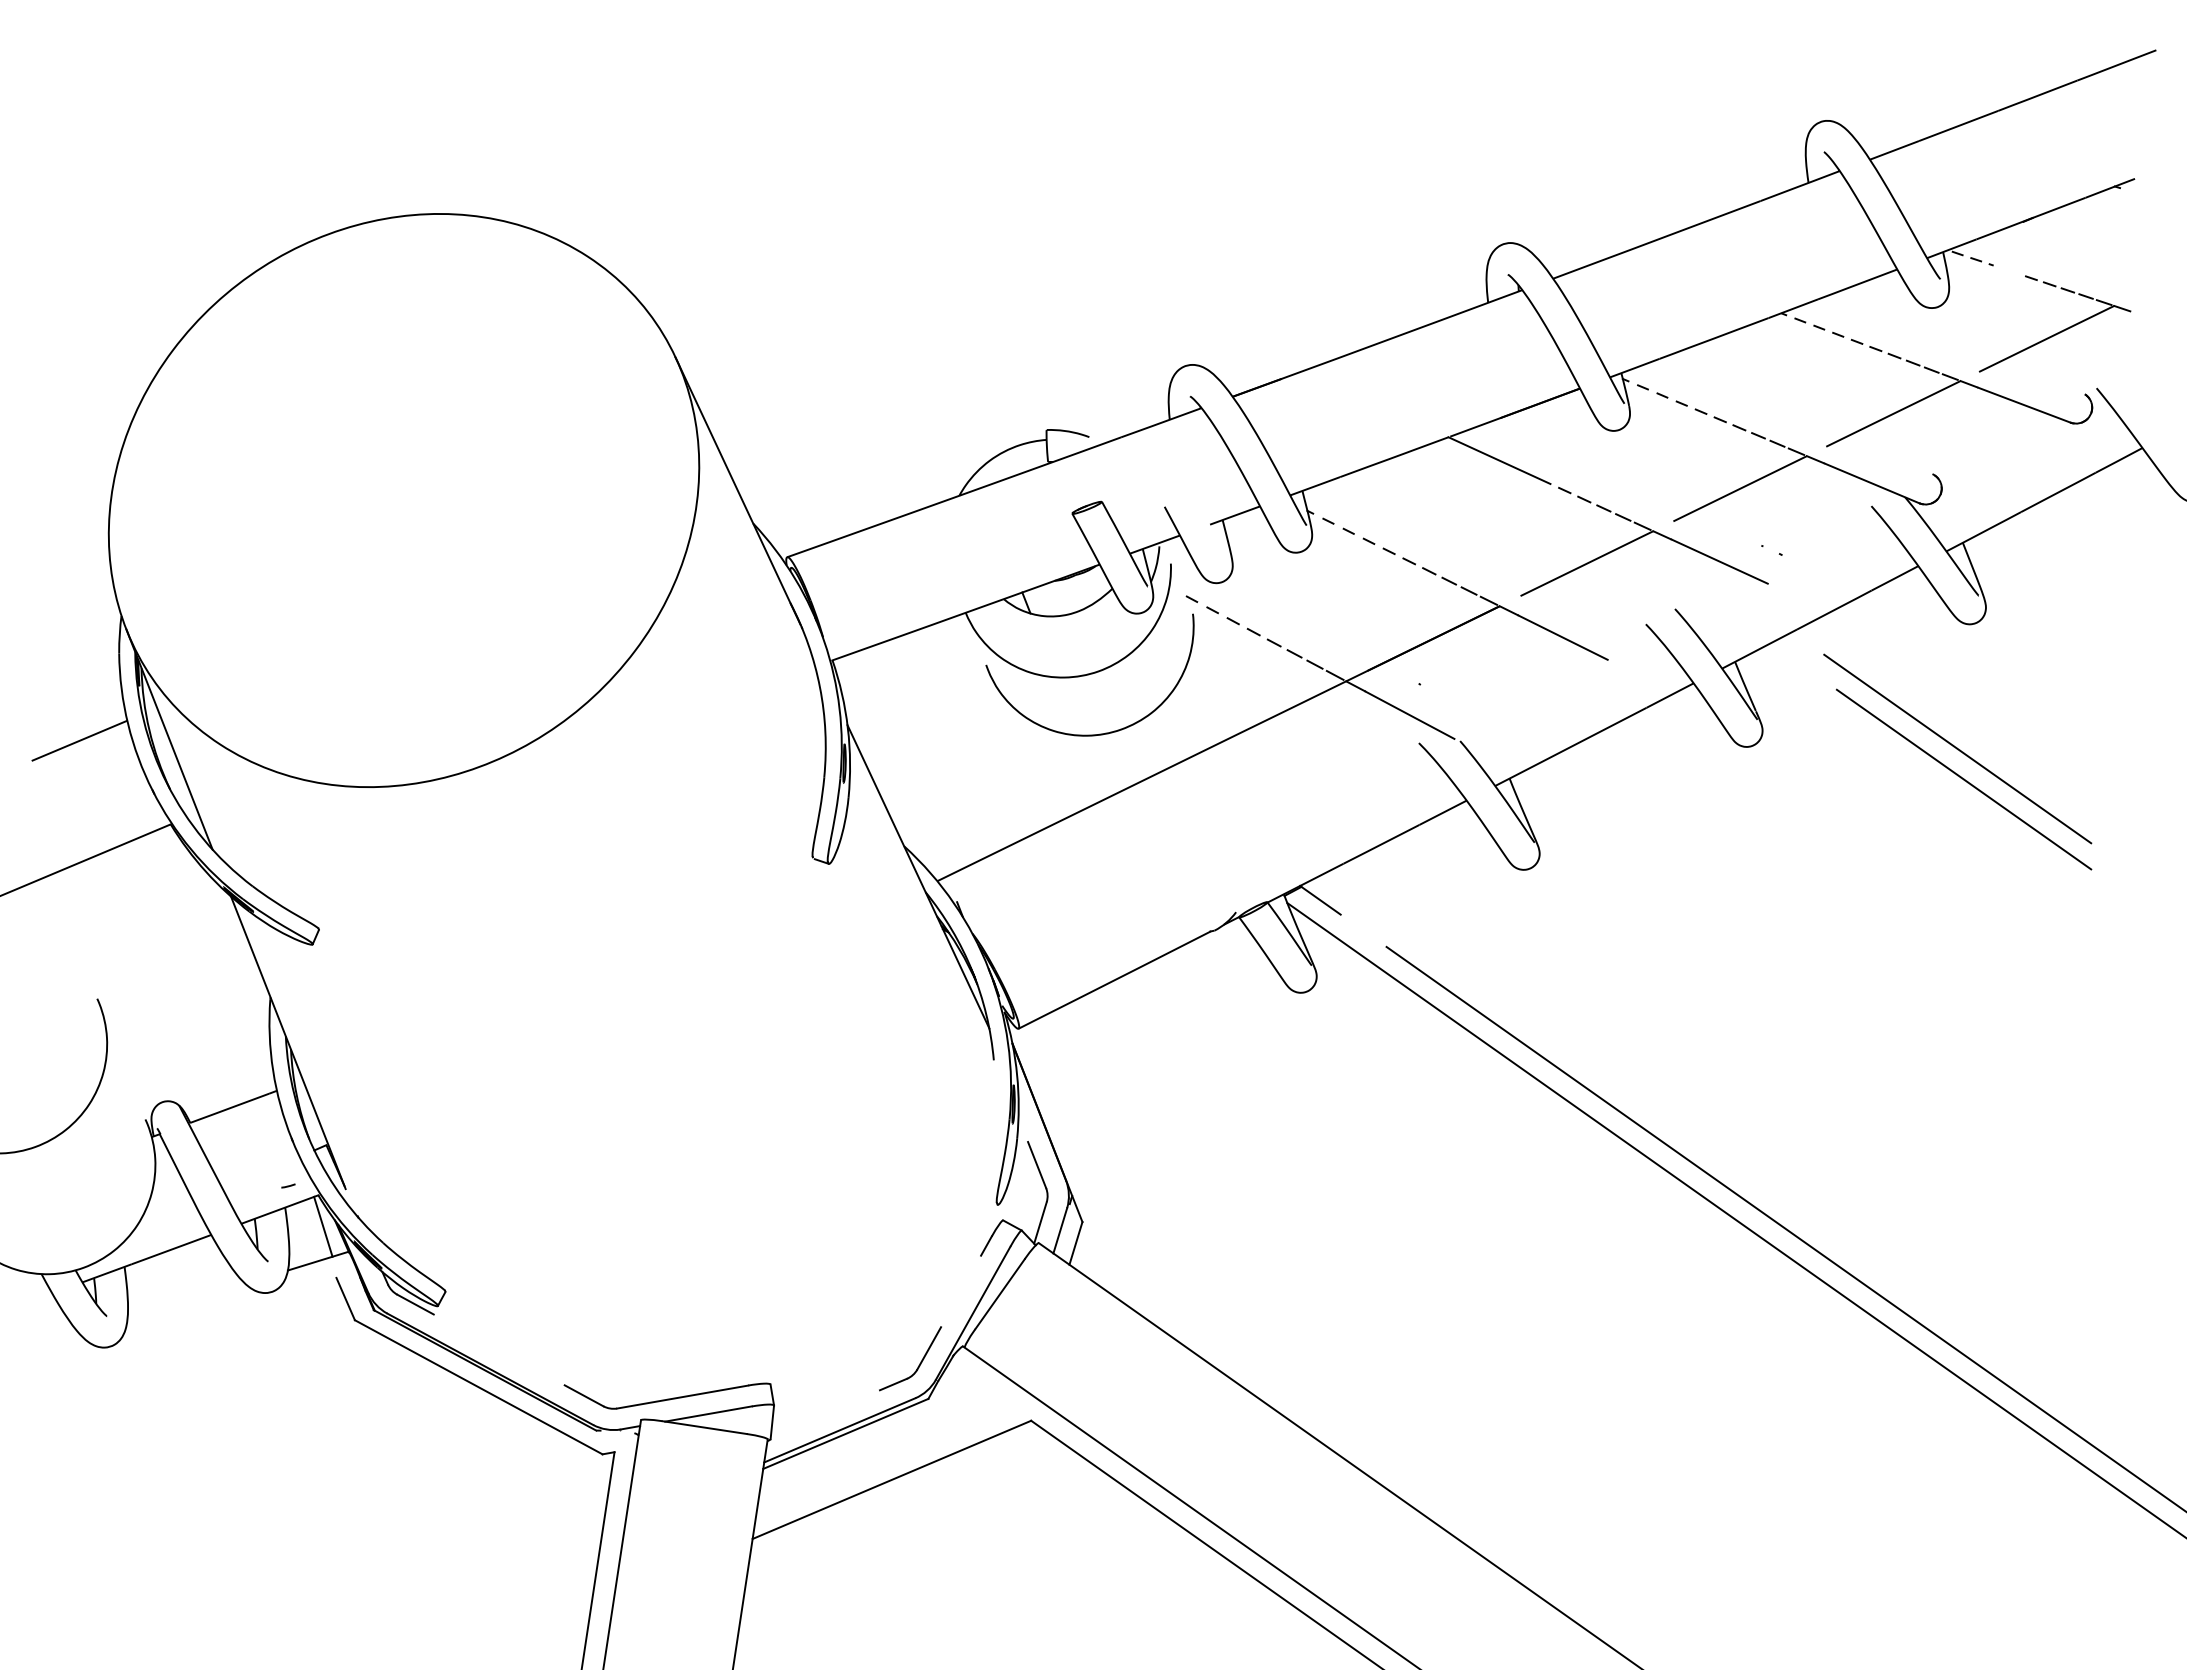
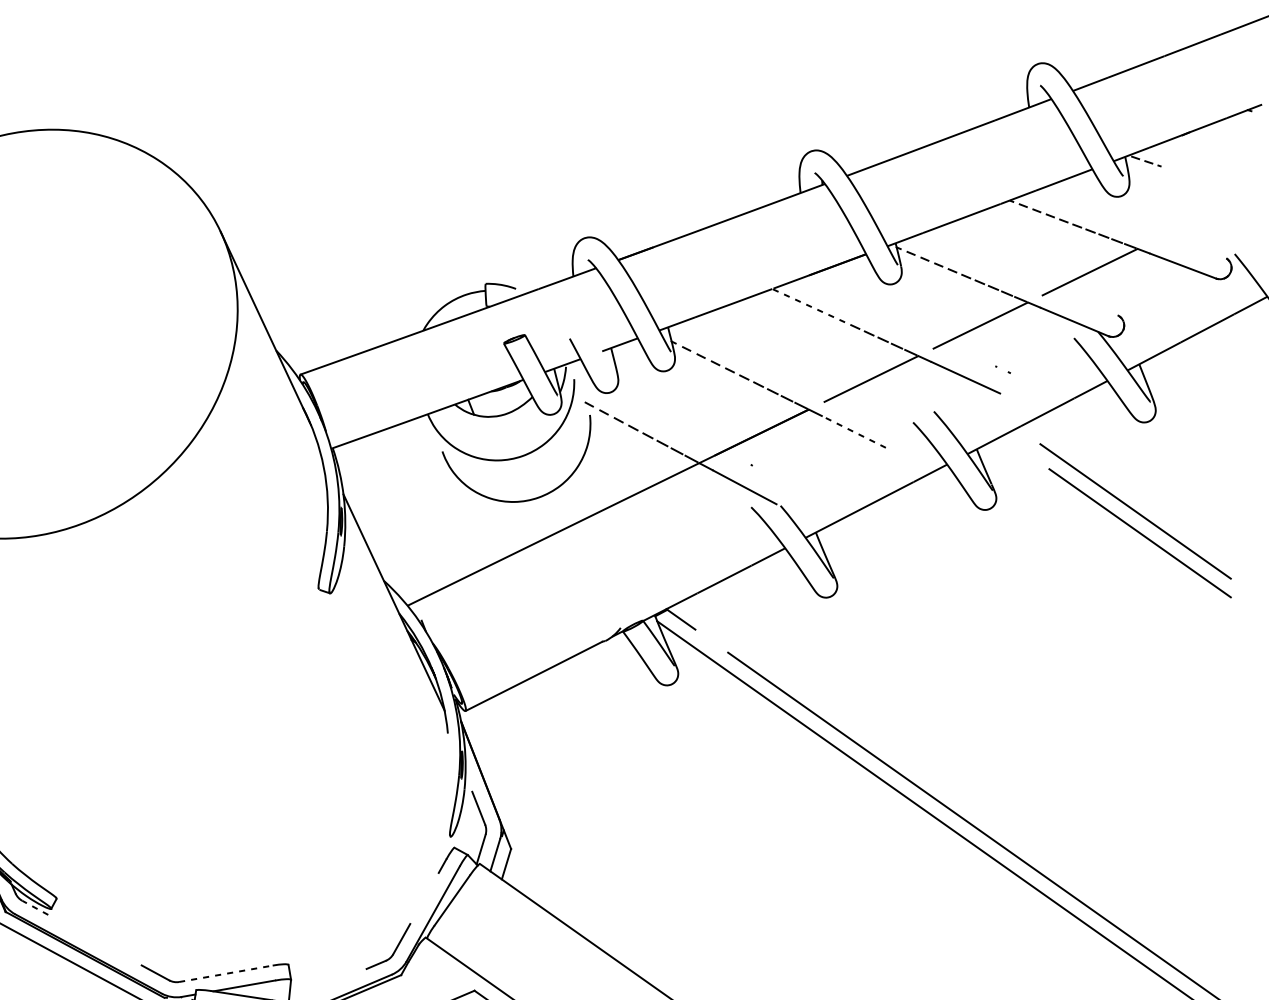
part: (2059, 331) -> (1208, 213), removed
line: (1499, 460) -> (808, 305), solid -> dashed
line: (1563, 637) -> (854, 431), solid -> dashed
line: (415, 1304) -> (35, 907), solid -> dashed
line: (682, 1397) -> (225, 974), solid -> dashed

